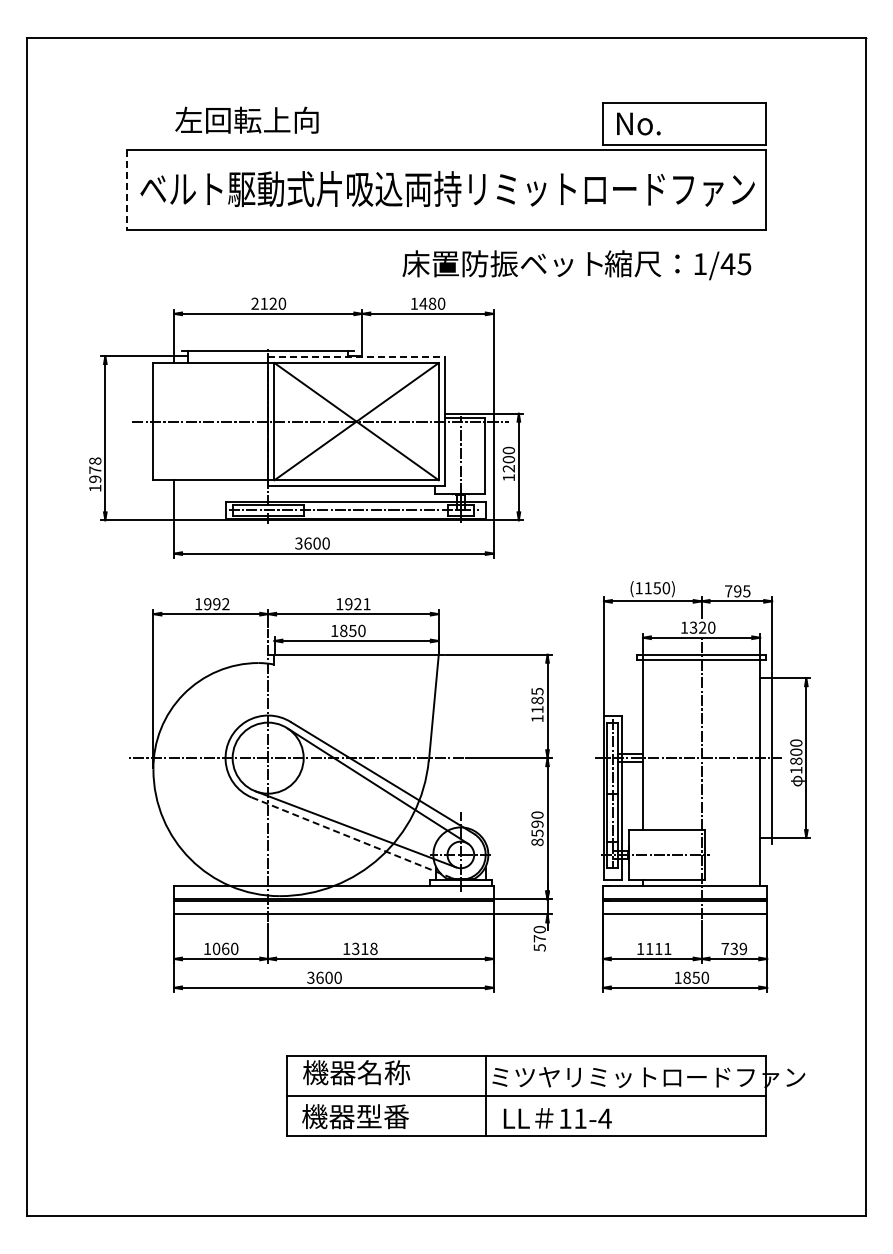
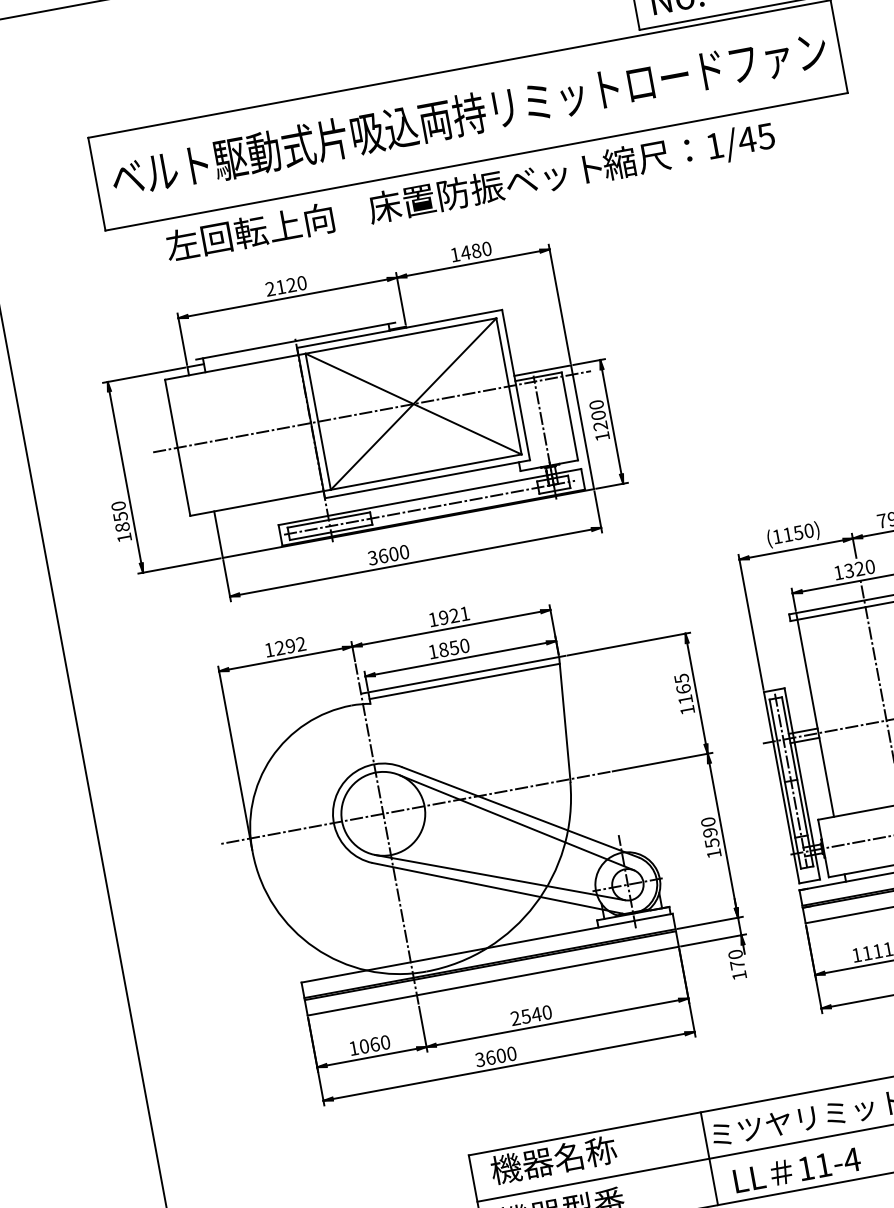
text: (246, 119) -> (249, 231), moved
line: (126, 189) -> (96, 184), dashed -> solid
text: (576, 265) -> (571, 174), moved
line: (357, 356) -> (400, 328), dashed -> solid
text: (95, 469) -> (120, 515), 1978 -> 1850
text: (207, 604) -> (279, 648), 1992 -> 1292
line: (356, 660) -> (464, 681), added
text: (537, 700) -> (683, 688), 1185 -> 1165
line: (351, 837) -> (497, 888), dashed -> solid
text: (537, 842) -> (714, 853), 8590 -> 1590
text: (539, 947) -> (739, 975), 570 -> 170
text: (360, 948) -> (531, 1014), 1318 -> 2540

